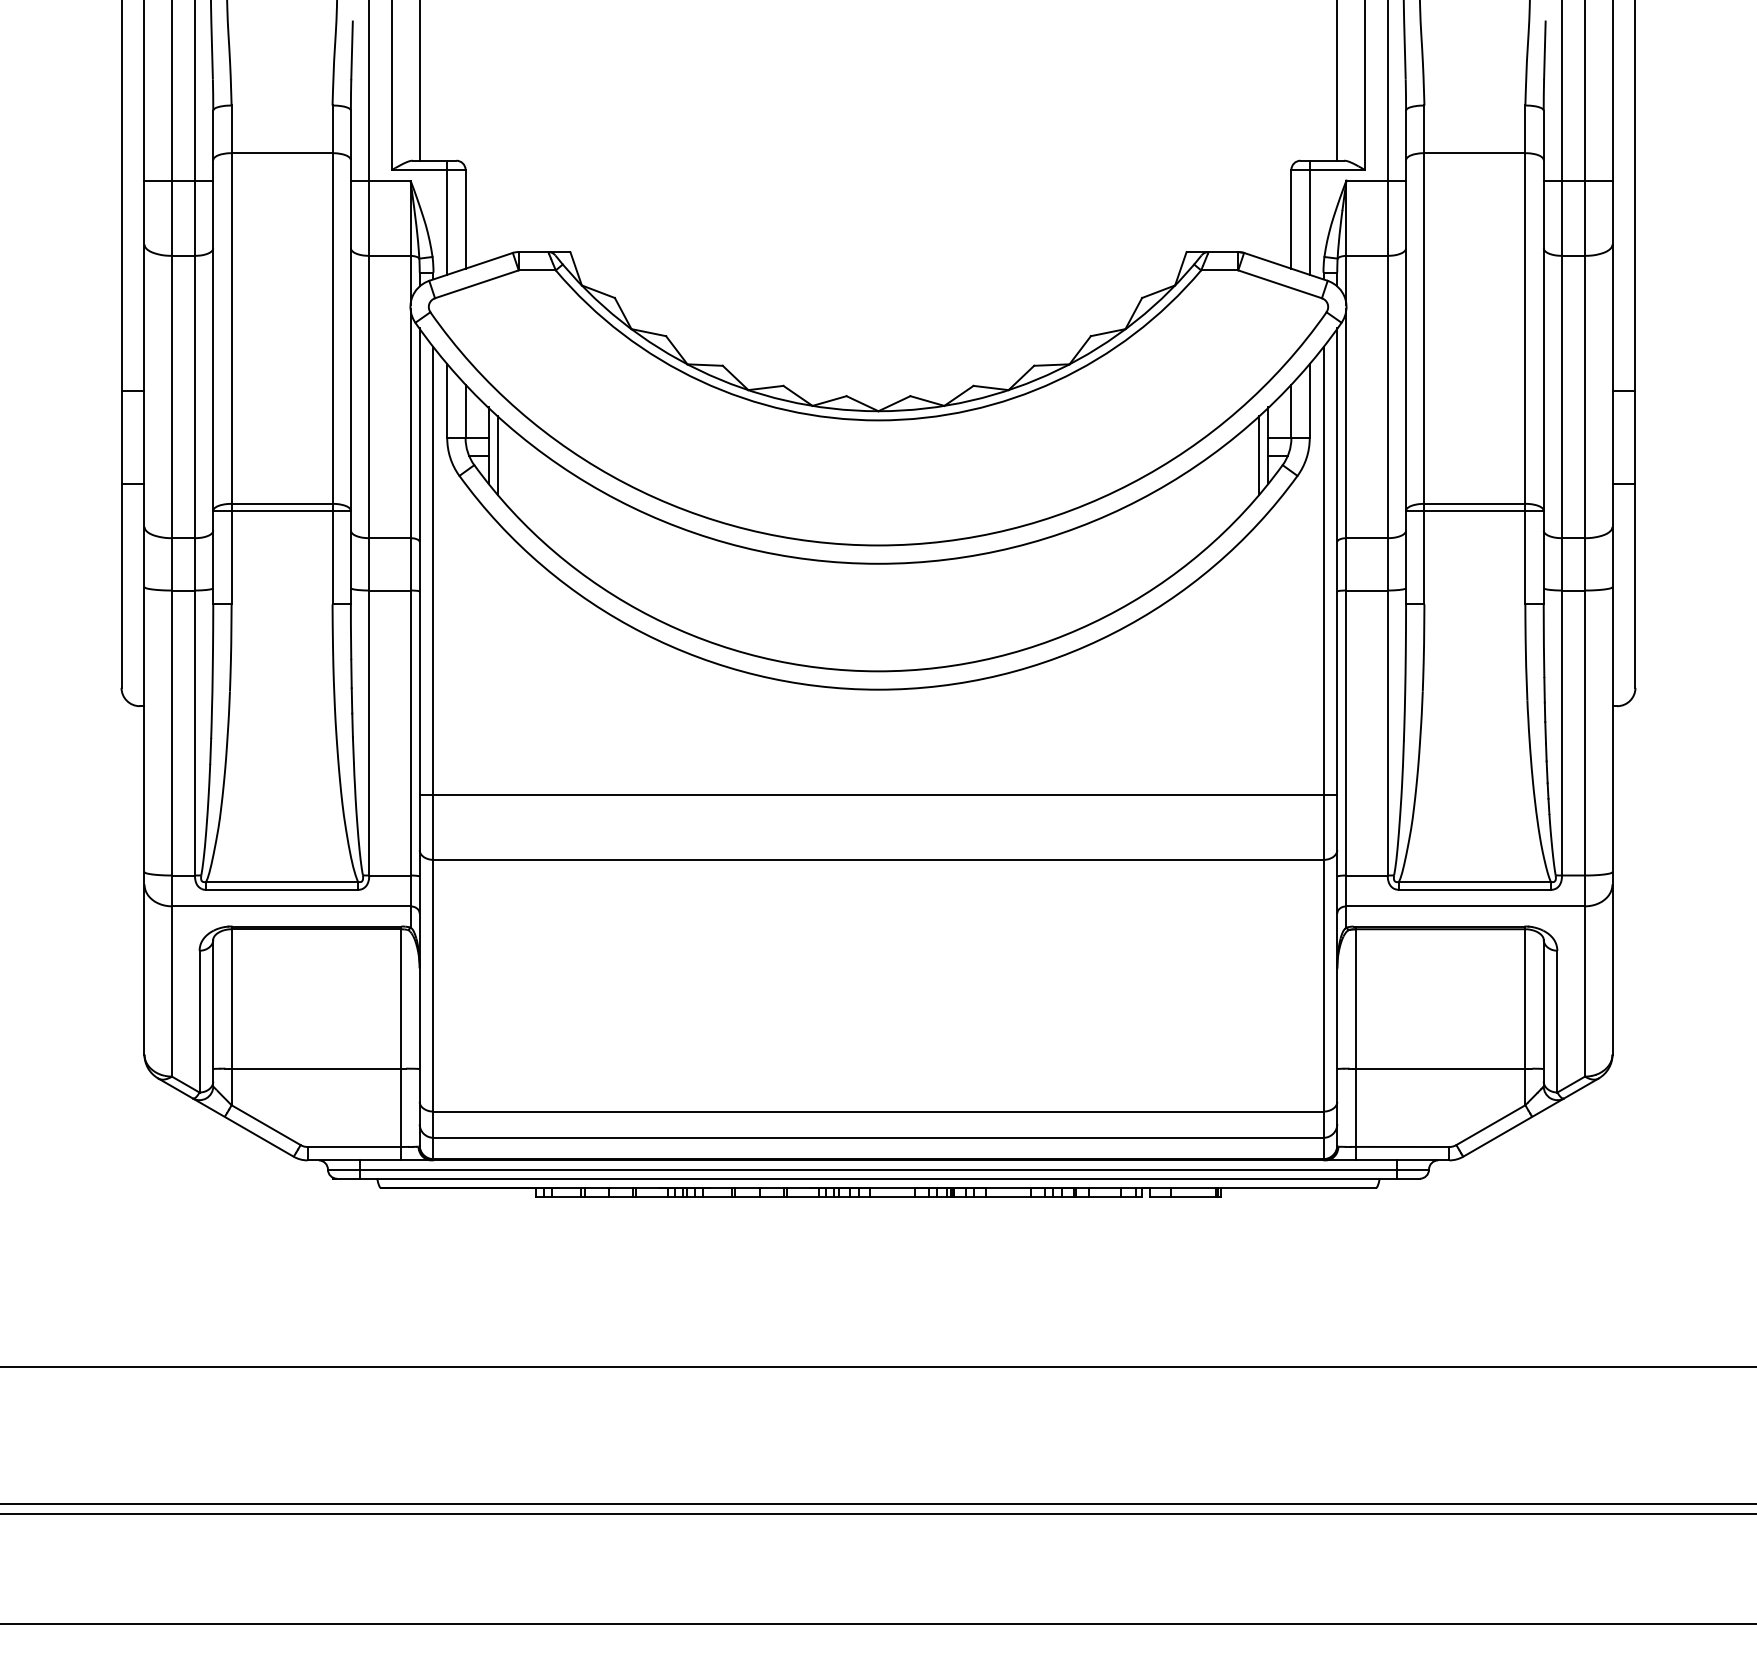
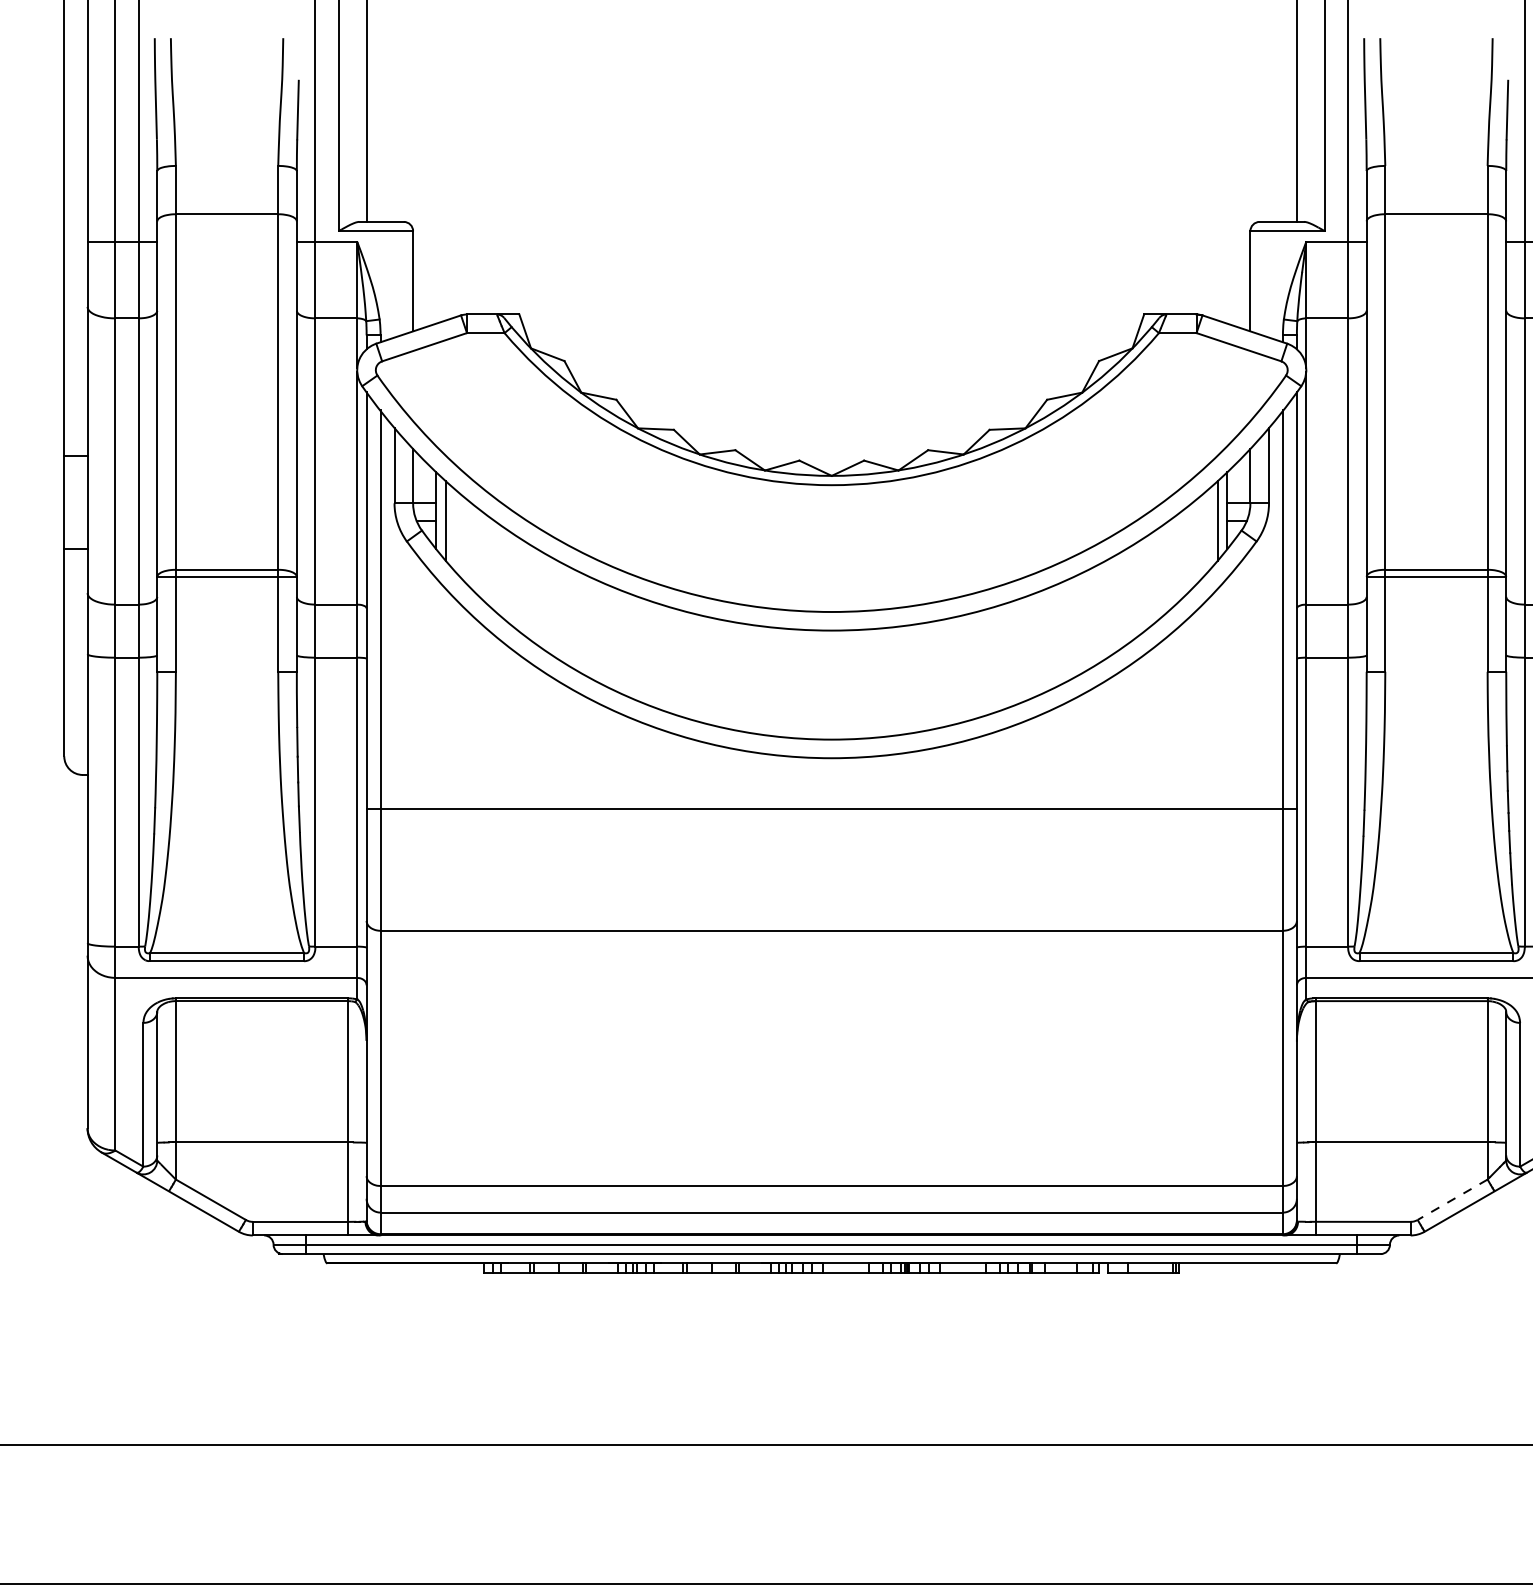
line: (447, 217) -> (394, 279), removed
line: (1309, 217) -> (1268, 279), removed
line: (878, 795) -> (831, 809), moved
line: (1490, 1125) -> (1452, 1200), solid -> dashed

